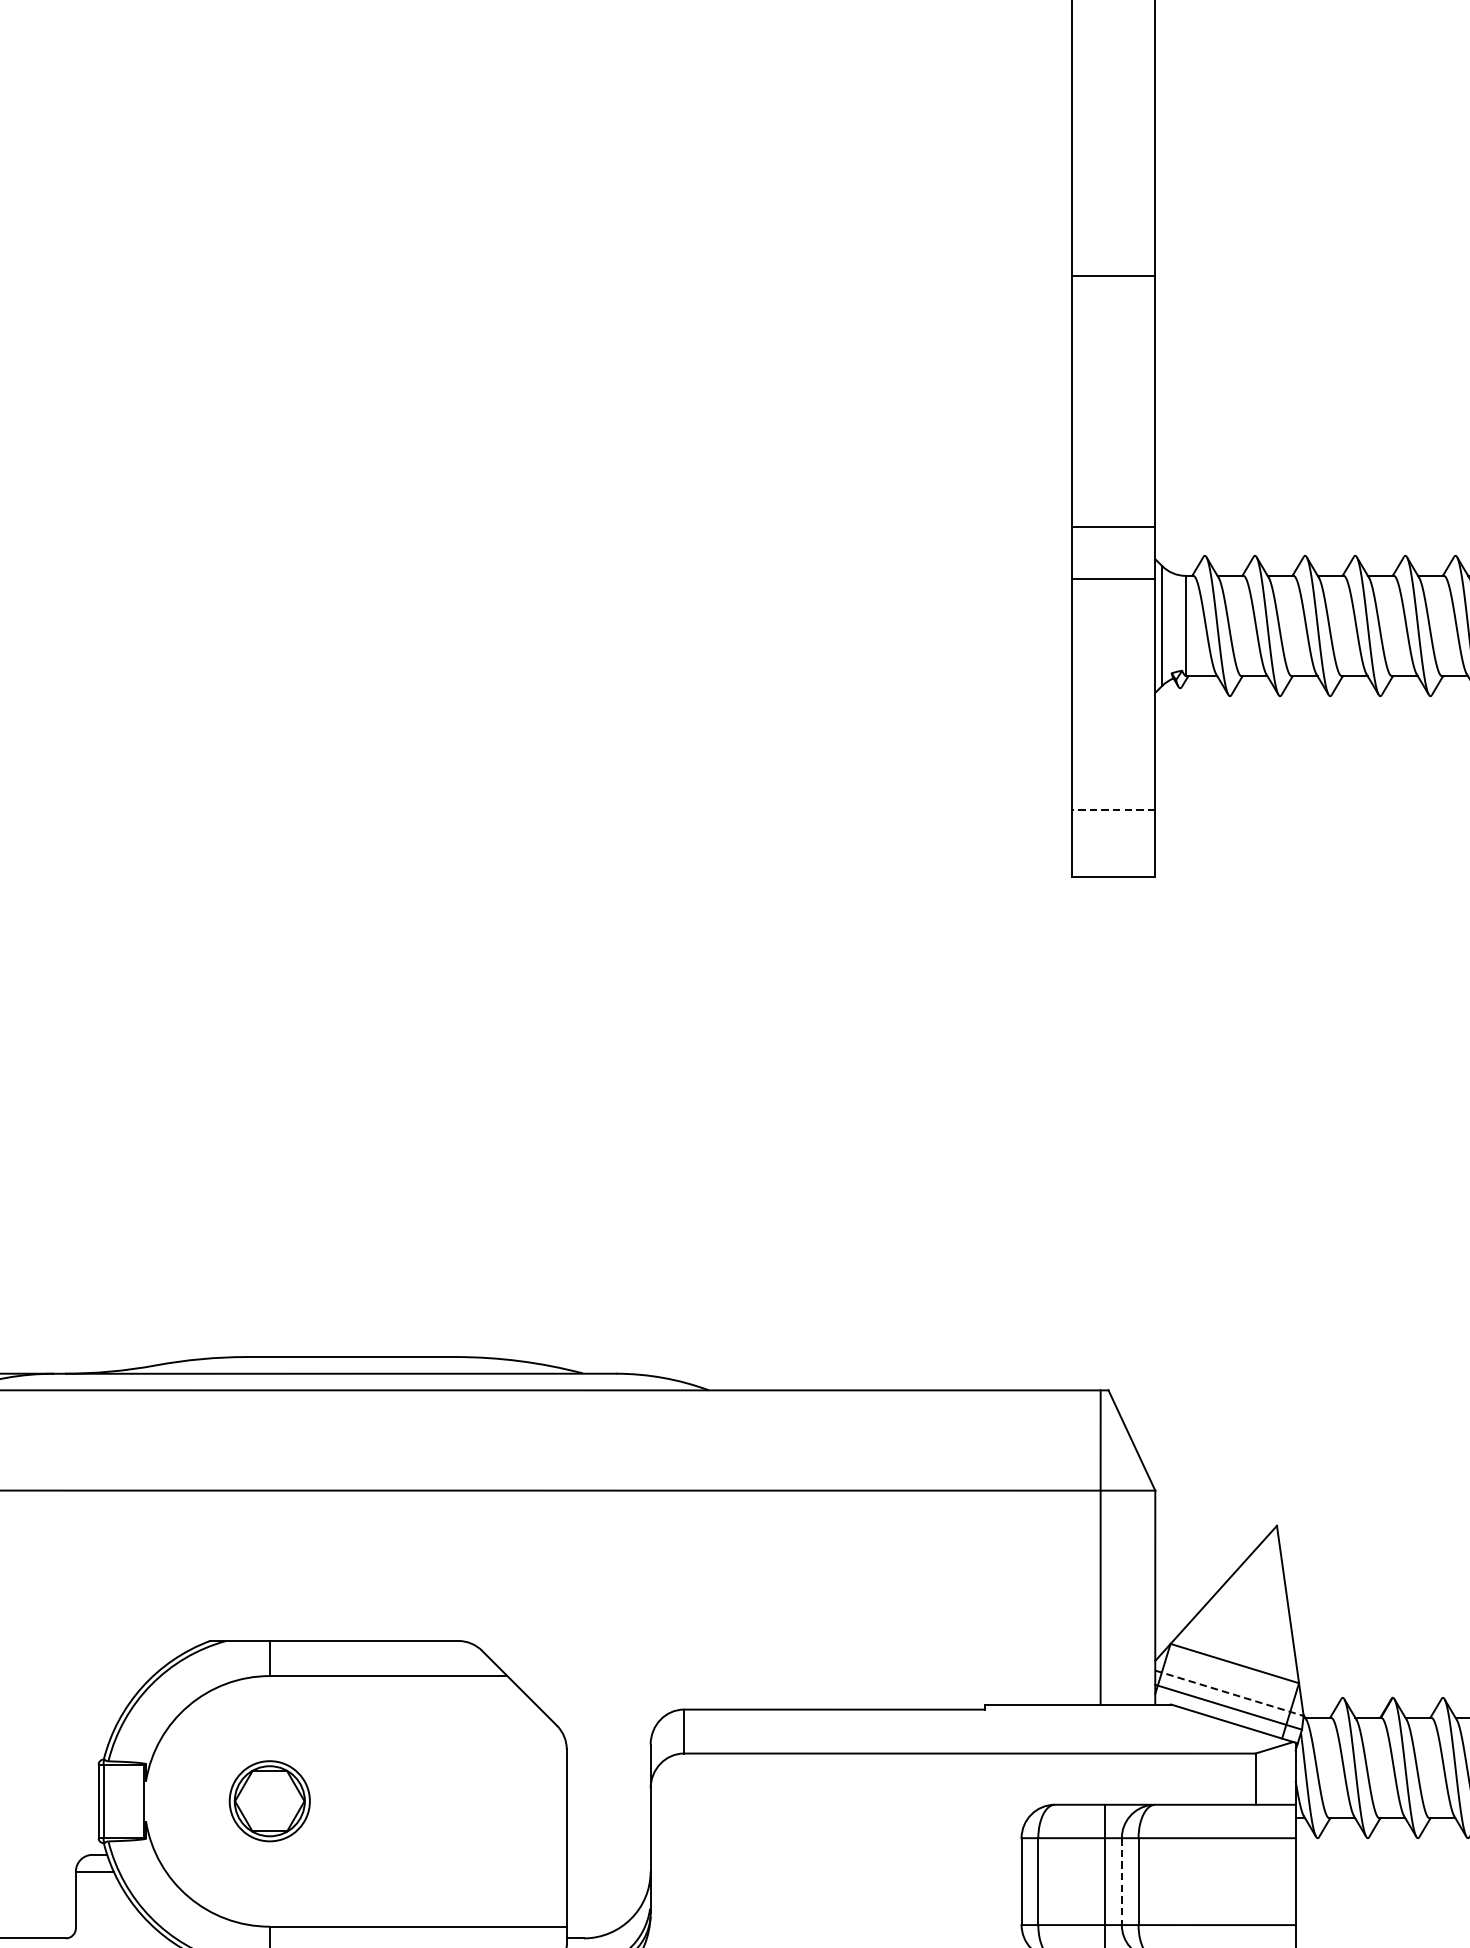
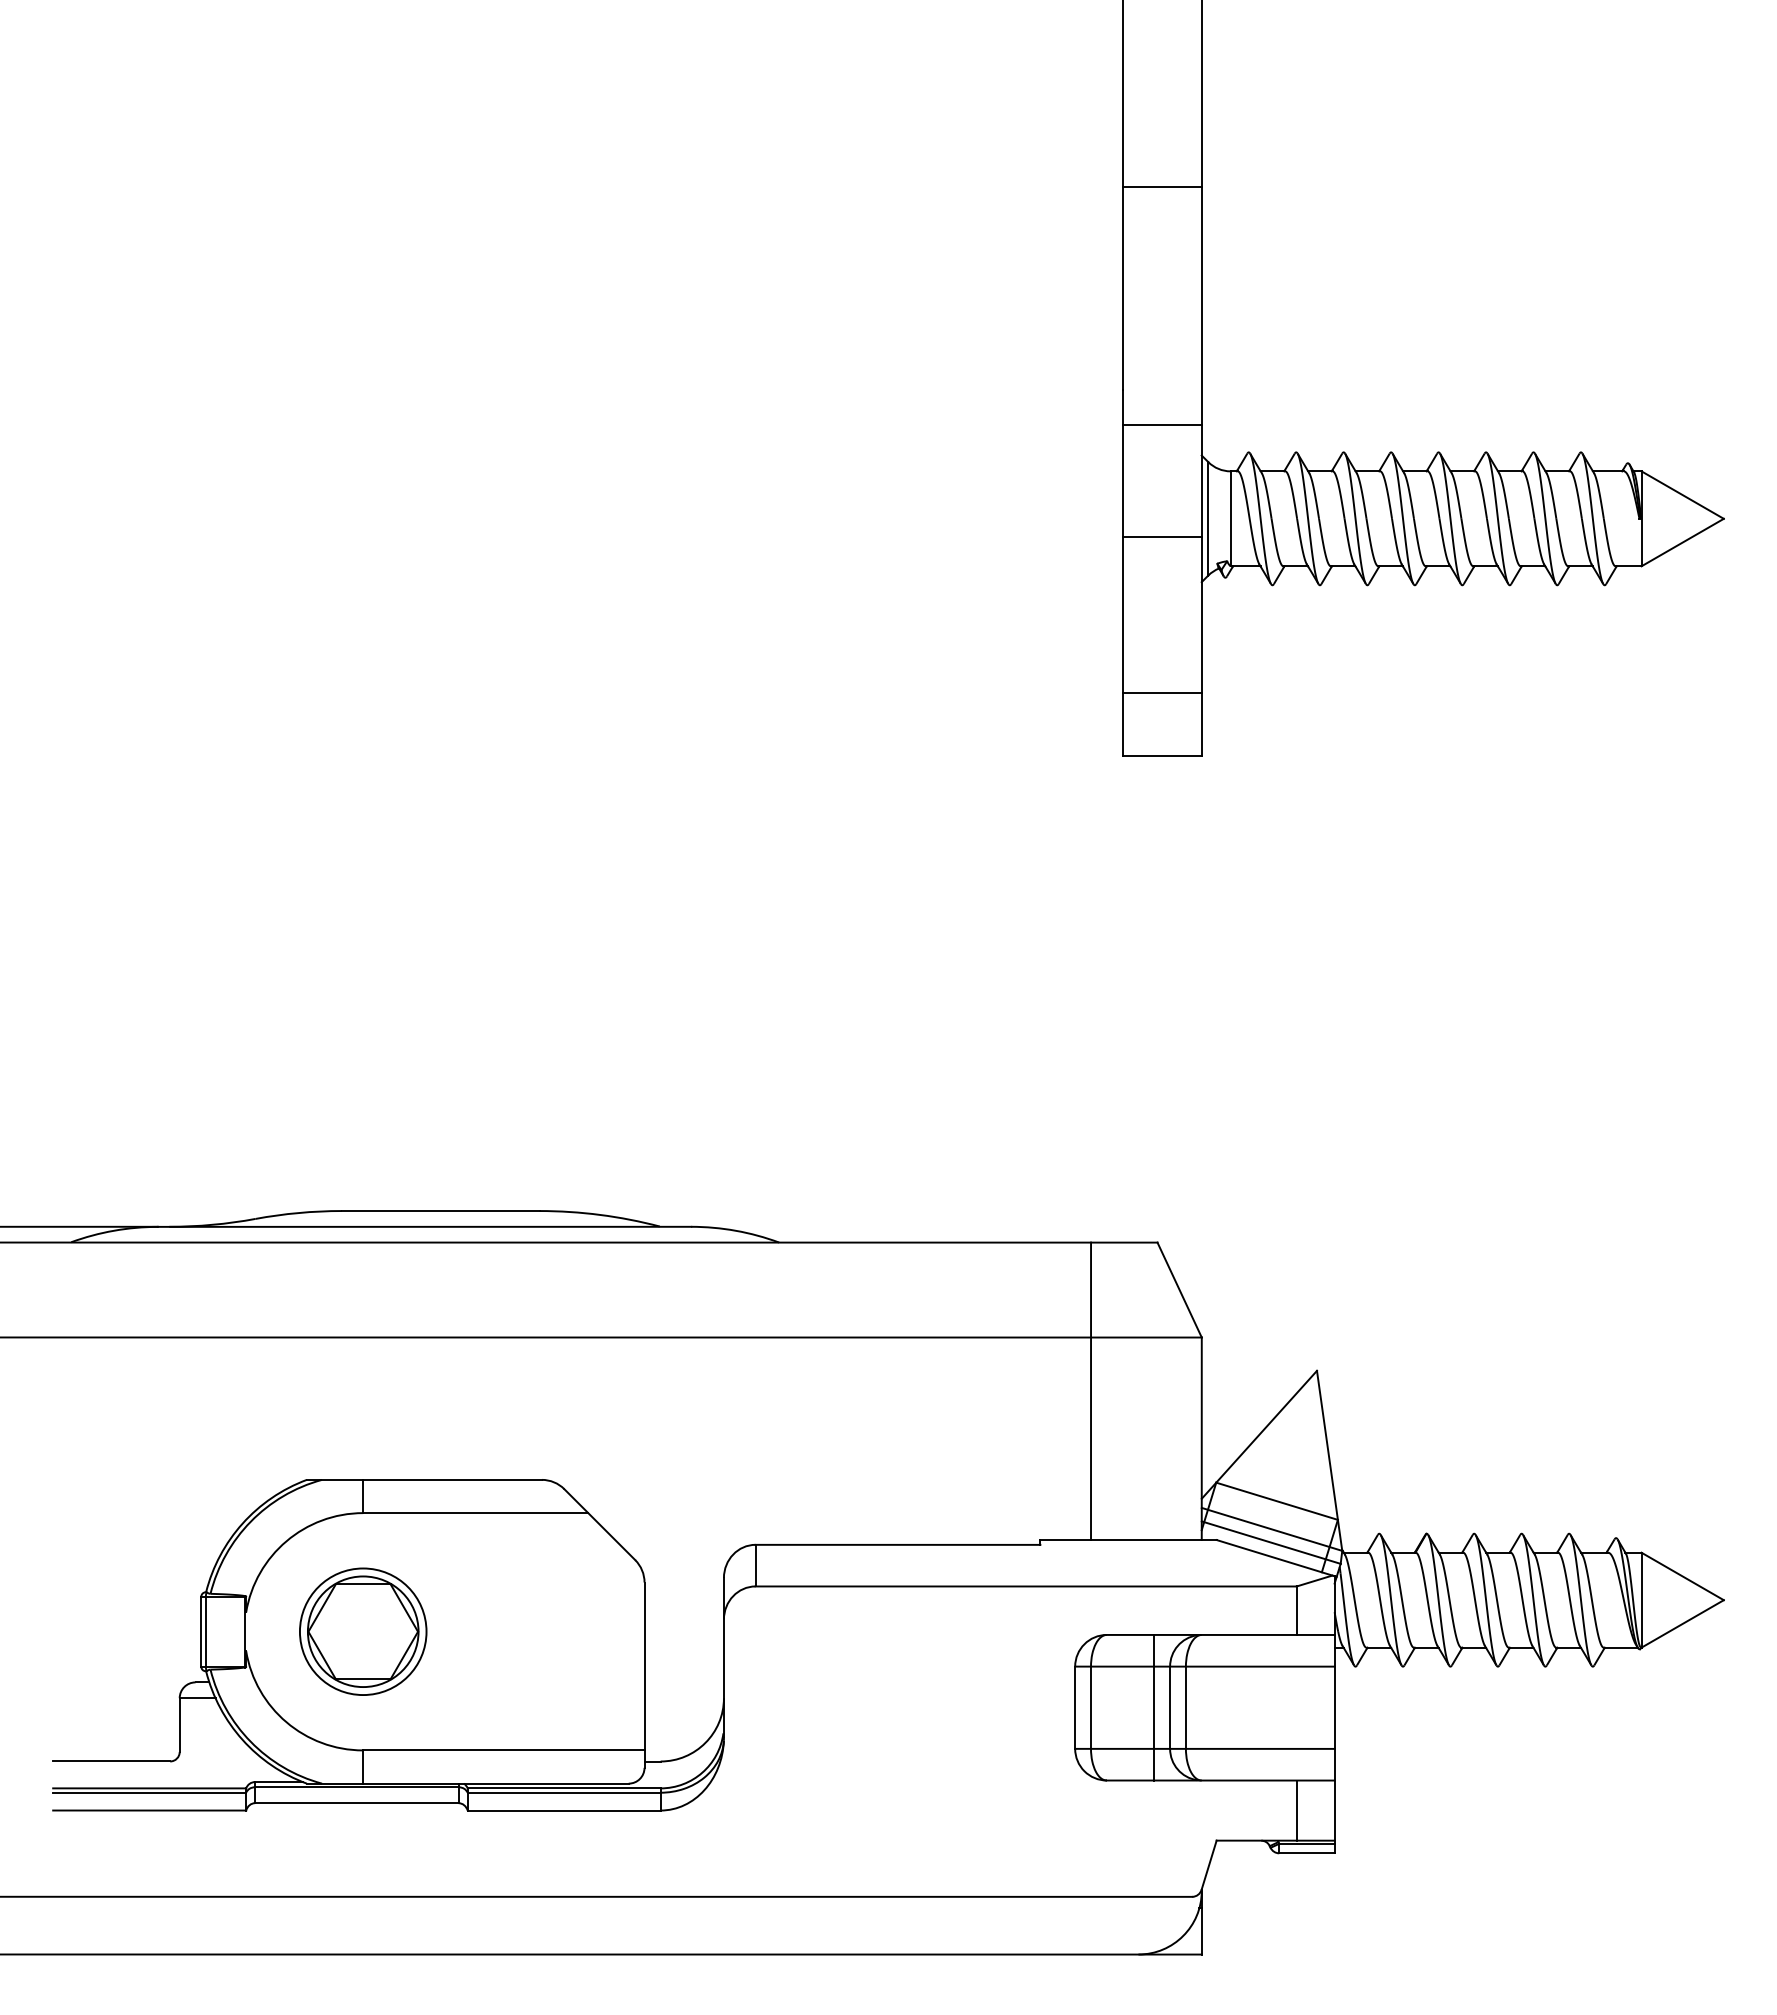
line: (1112, 578) -> (1161, 536), moved
line: (1113, 809) -> (1162, 692), dashed -> solid
line: (1101, 1547) -> (1091, 1391), moved
line: (1229, 1693) -> (1272, 1529), dashed -> solid
part: (269, 1801) -> (363, 1631), size x1.67
line: (1122, 1882) -> (1170, 1708), dashed -> solid

